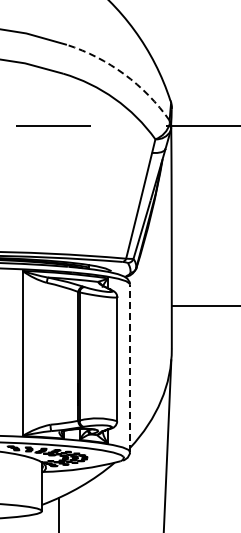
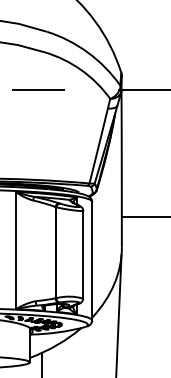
arc: (124, 74) -> (88, 52), dashed -> solid
line: (130, 368) -> (92, 261), dashed -> solid

